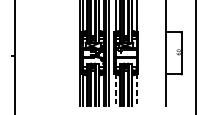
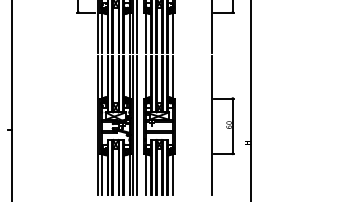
line: (115, 89) -> (145, 174), dashed -> solid
line: (136, 89) -> (173, 174), dashed -> solid

